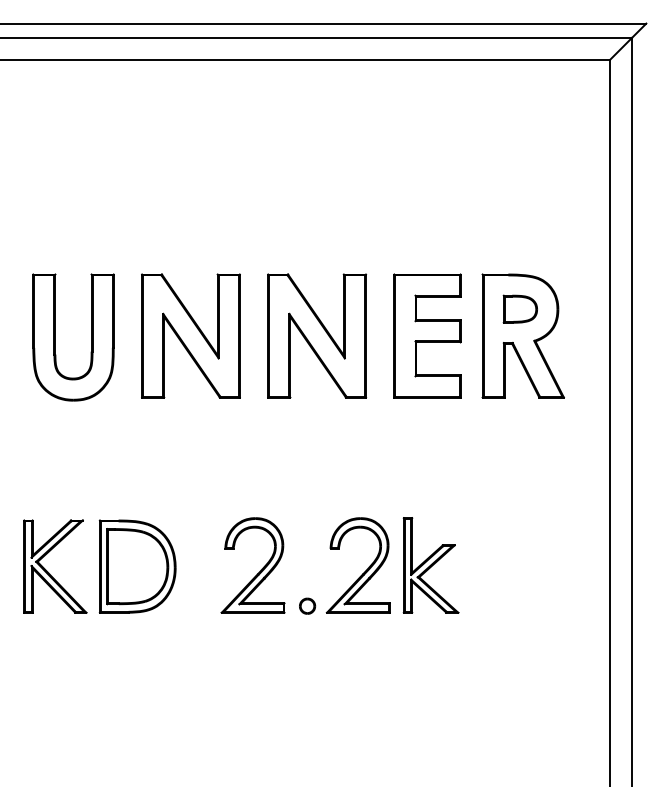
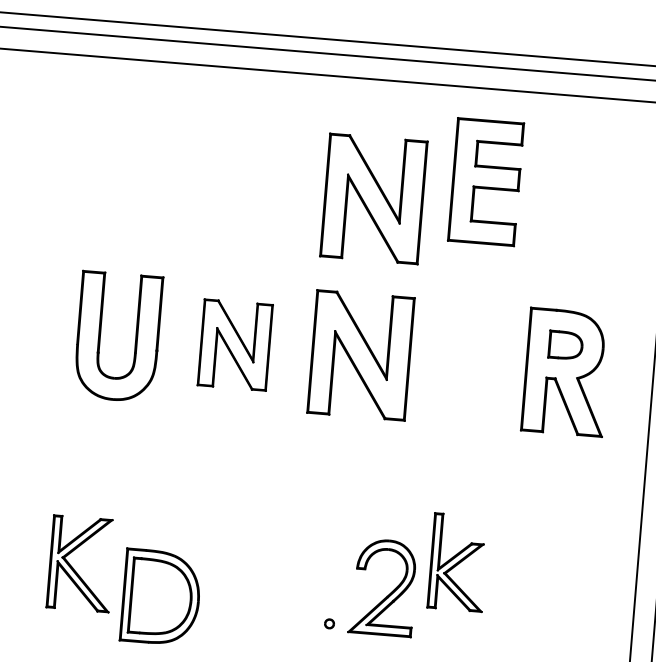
part: (317, 178) -> (374, 198), added
part: (190, 335) -> (234, 344), size x0.7
part: (427, 335) -> (486, 181), moved
part: (430, 565) -> (457, 562), moved
part: (137, 566) -> (160, 597), moved
part: (259, 571) -> (284, 585), removed
part: (307, 605) -> (329, 623), size x0.6

